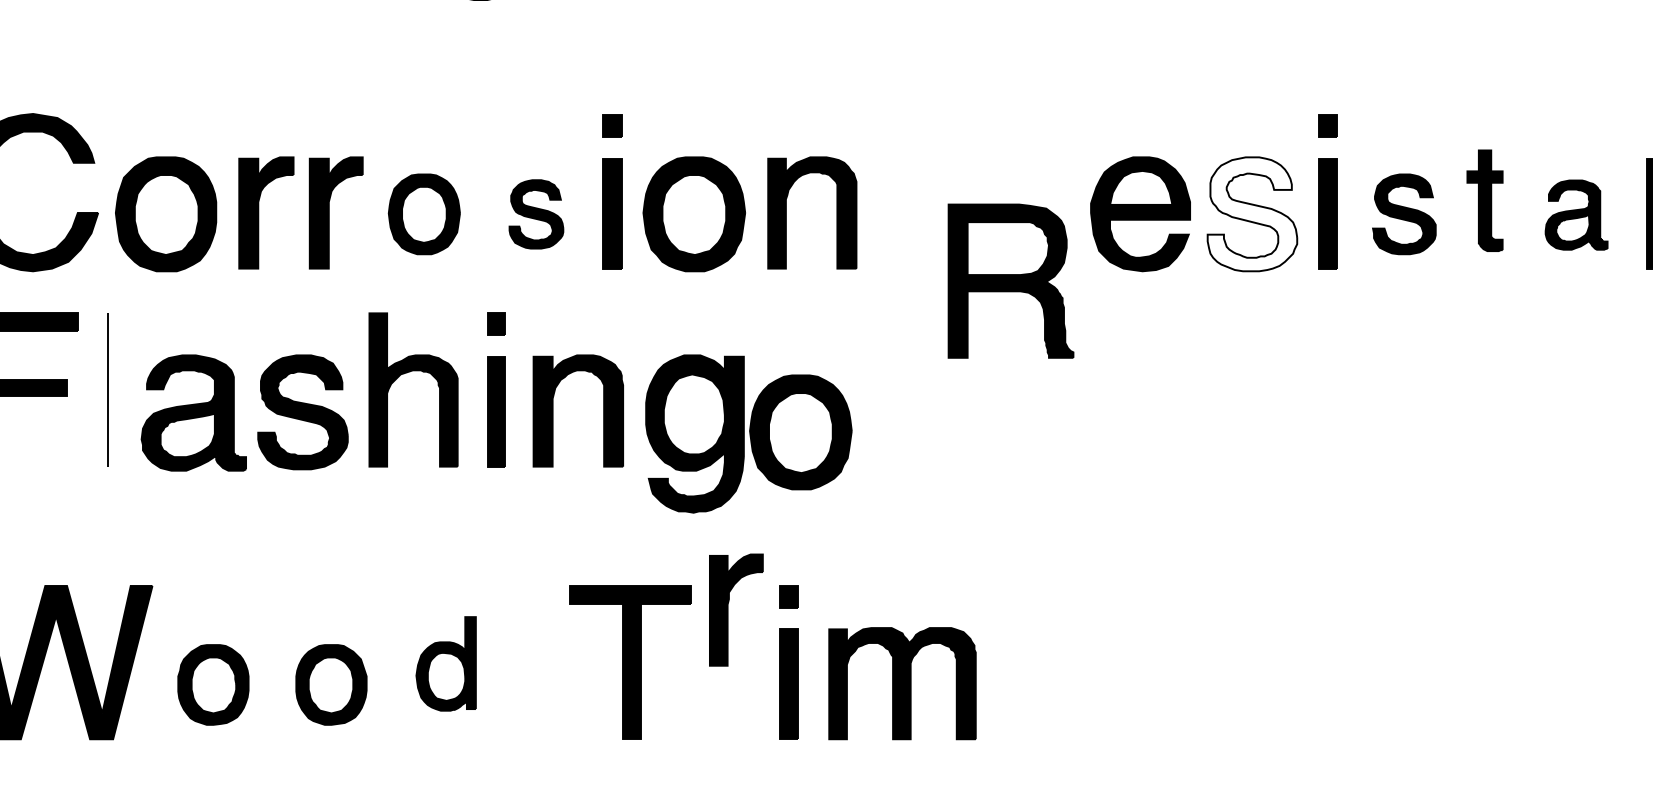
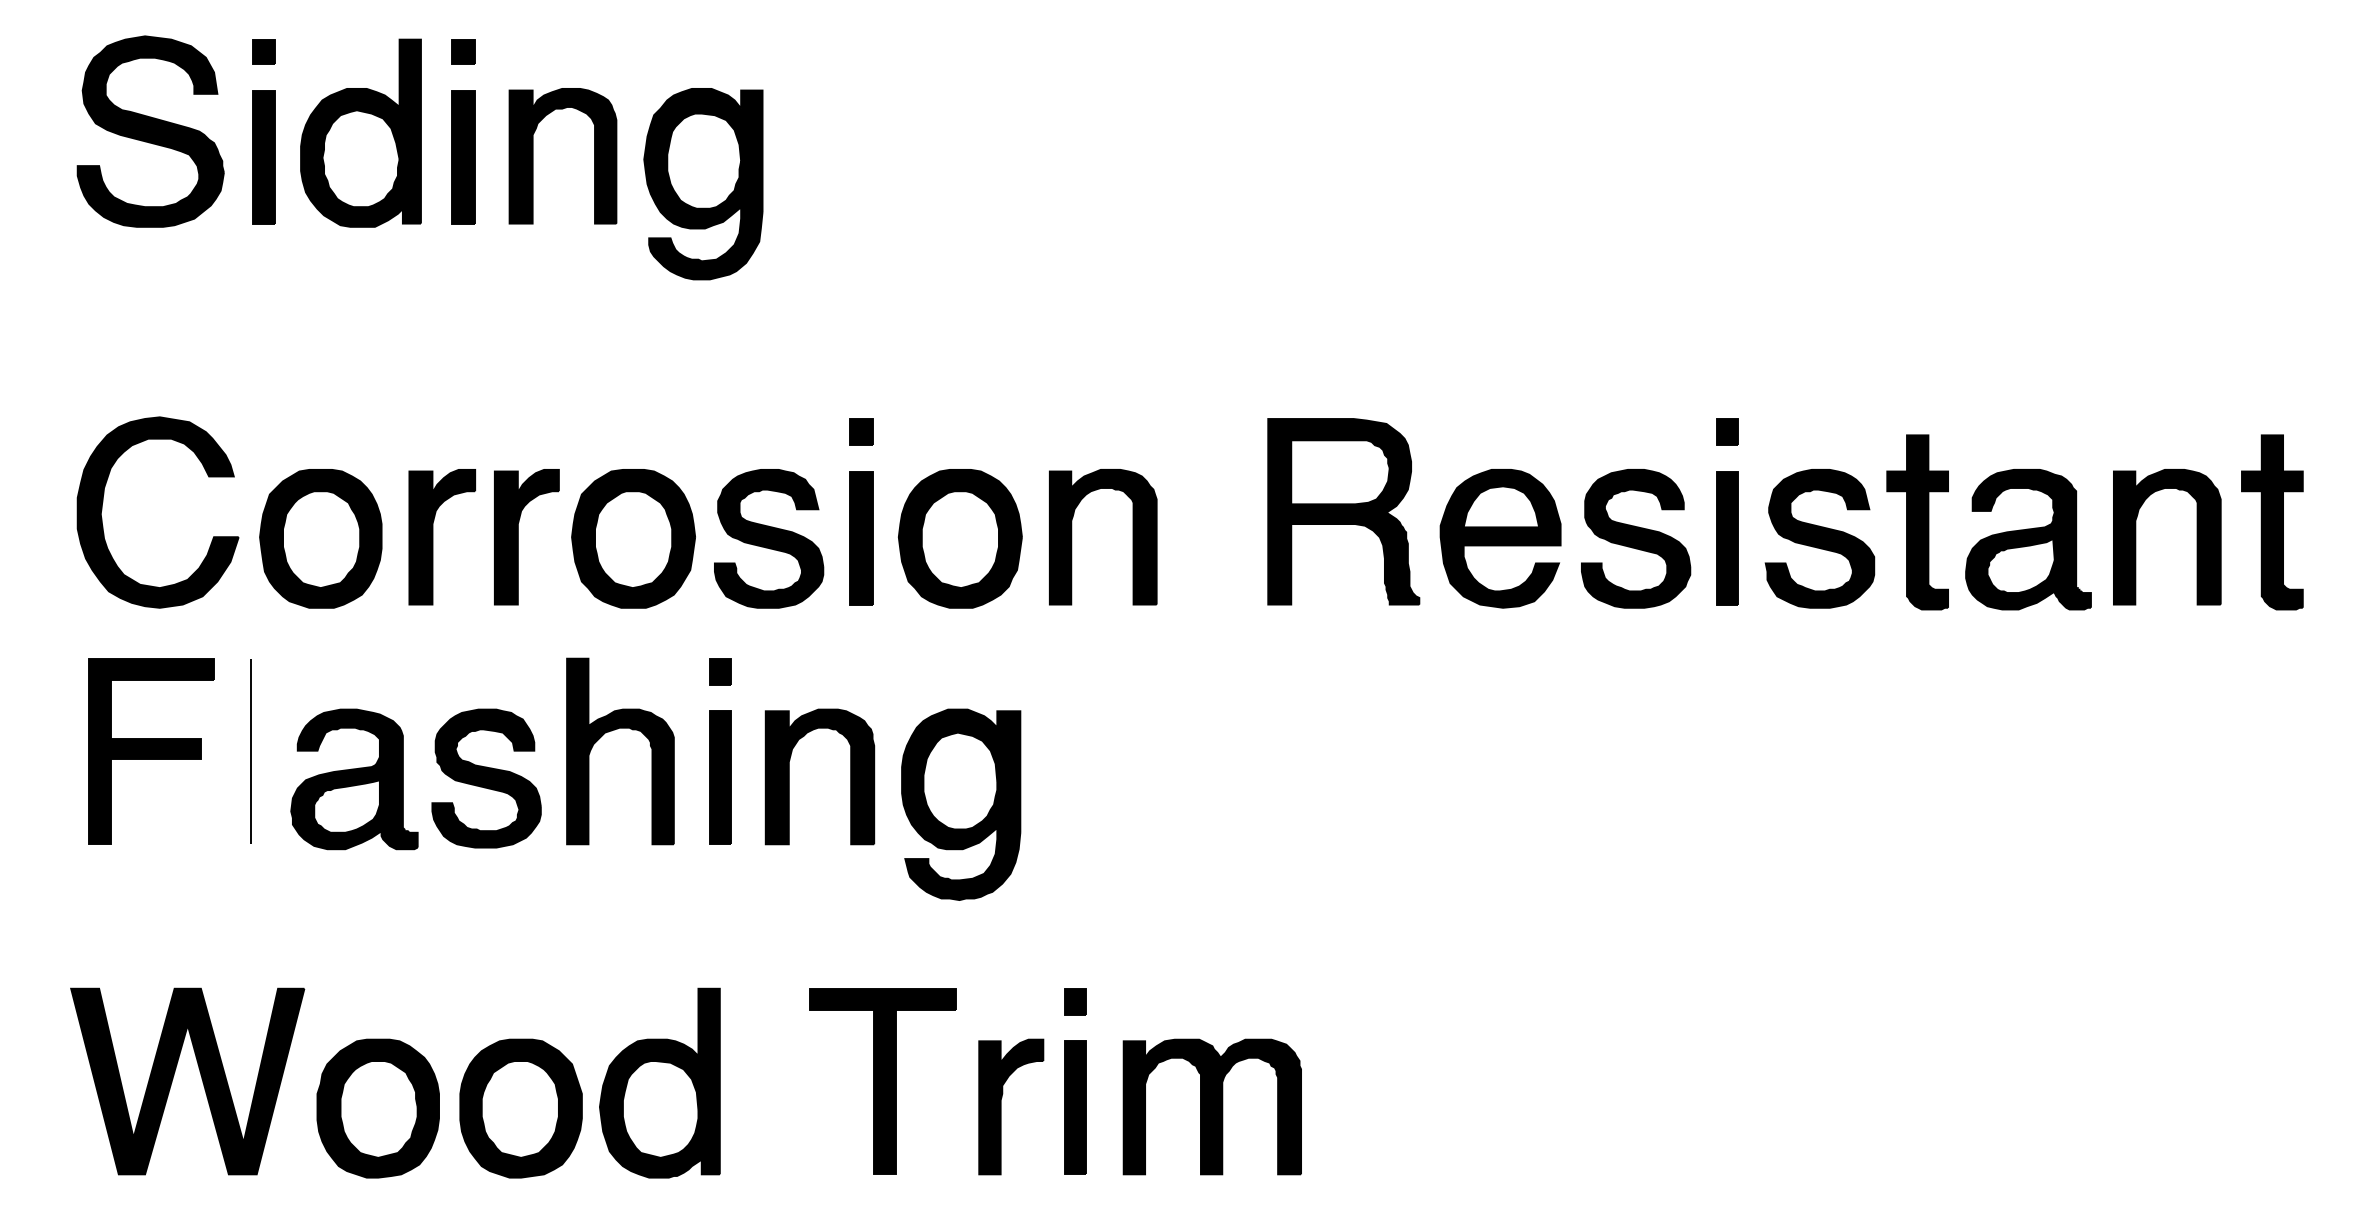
part: (1484, 200) -> (1917, 522), size x1.43
part: (424, 214) -> (633, 538), size x1.43
part: (536, 214) -> (769, 538), size x1.67
fill: (1251, 214) -> (1635, 538), added
part: (1403, 214) -> (1819, 538), size x1.43
part: (1576, 214) -> (2028, 539), size x1.67
part: (1010, 280) -> (1343, 511), moved
part: (800, 432) -> (1089, 802), removed
part: (728, 609) -> (1001, 1106), moved
part: (445, 663) -> (659, 1082), size x1.67
part: (212, 684) -> (377, 1108), size x1.43
part: (330, 684) -> (520, 1108), size x1.43

